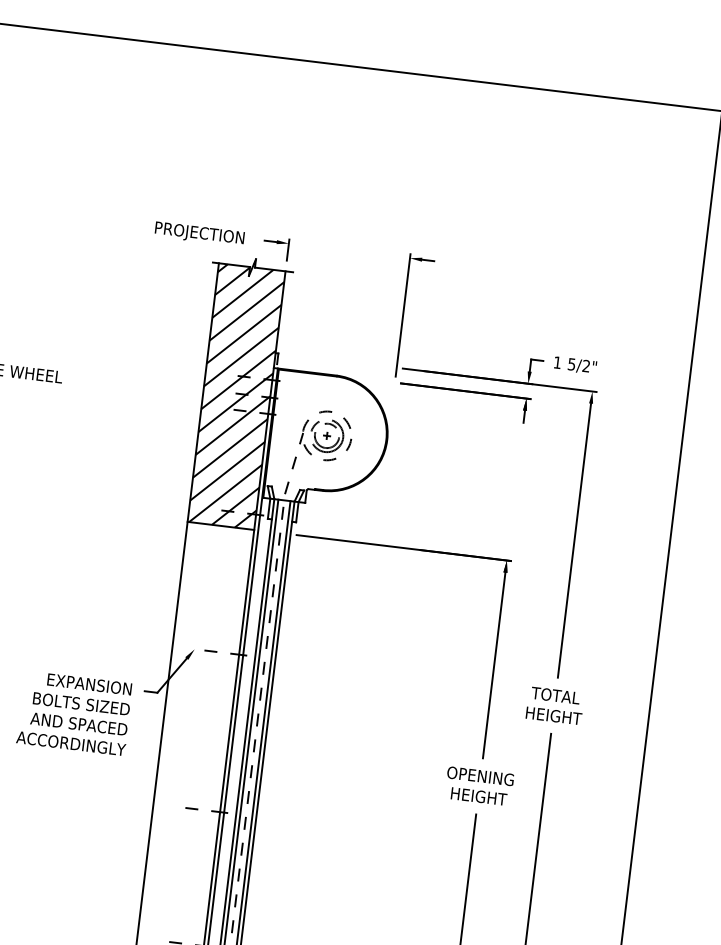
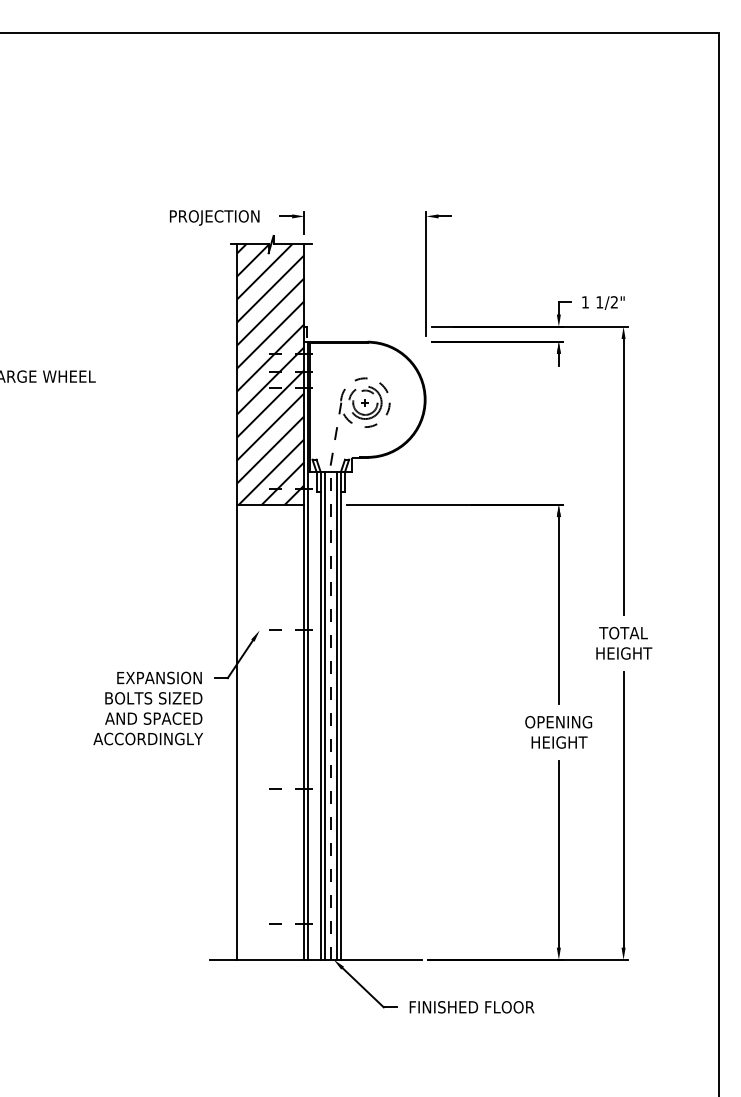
text: (571, 364) -> (599, 302), 5/2" -> 1/2"

